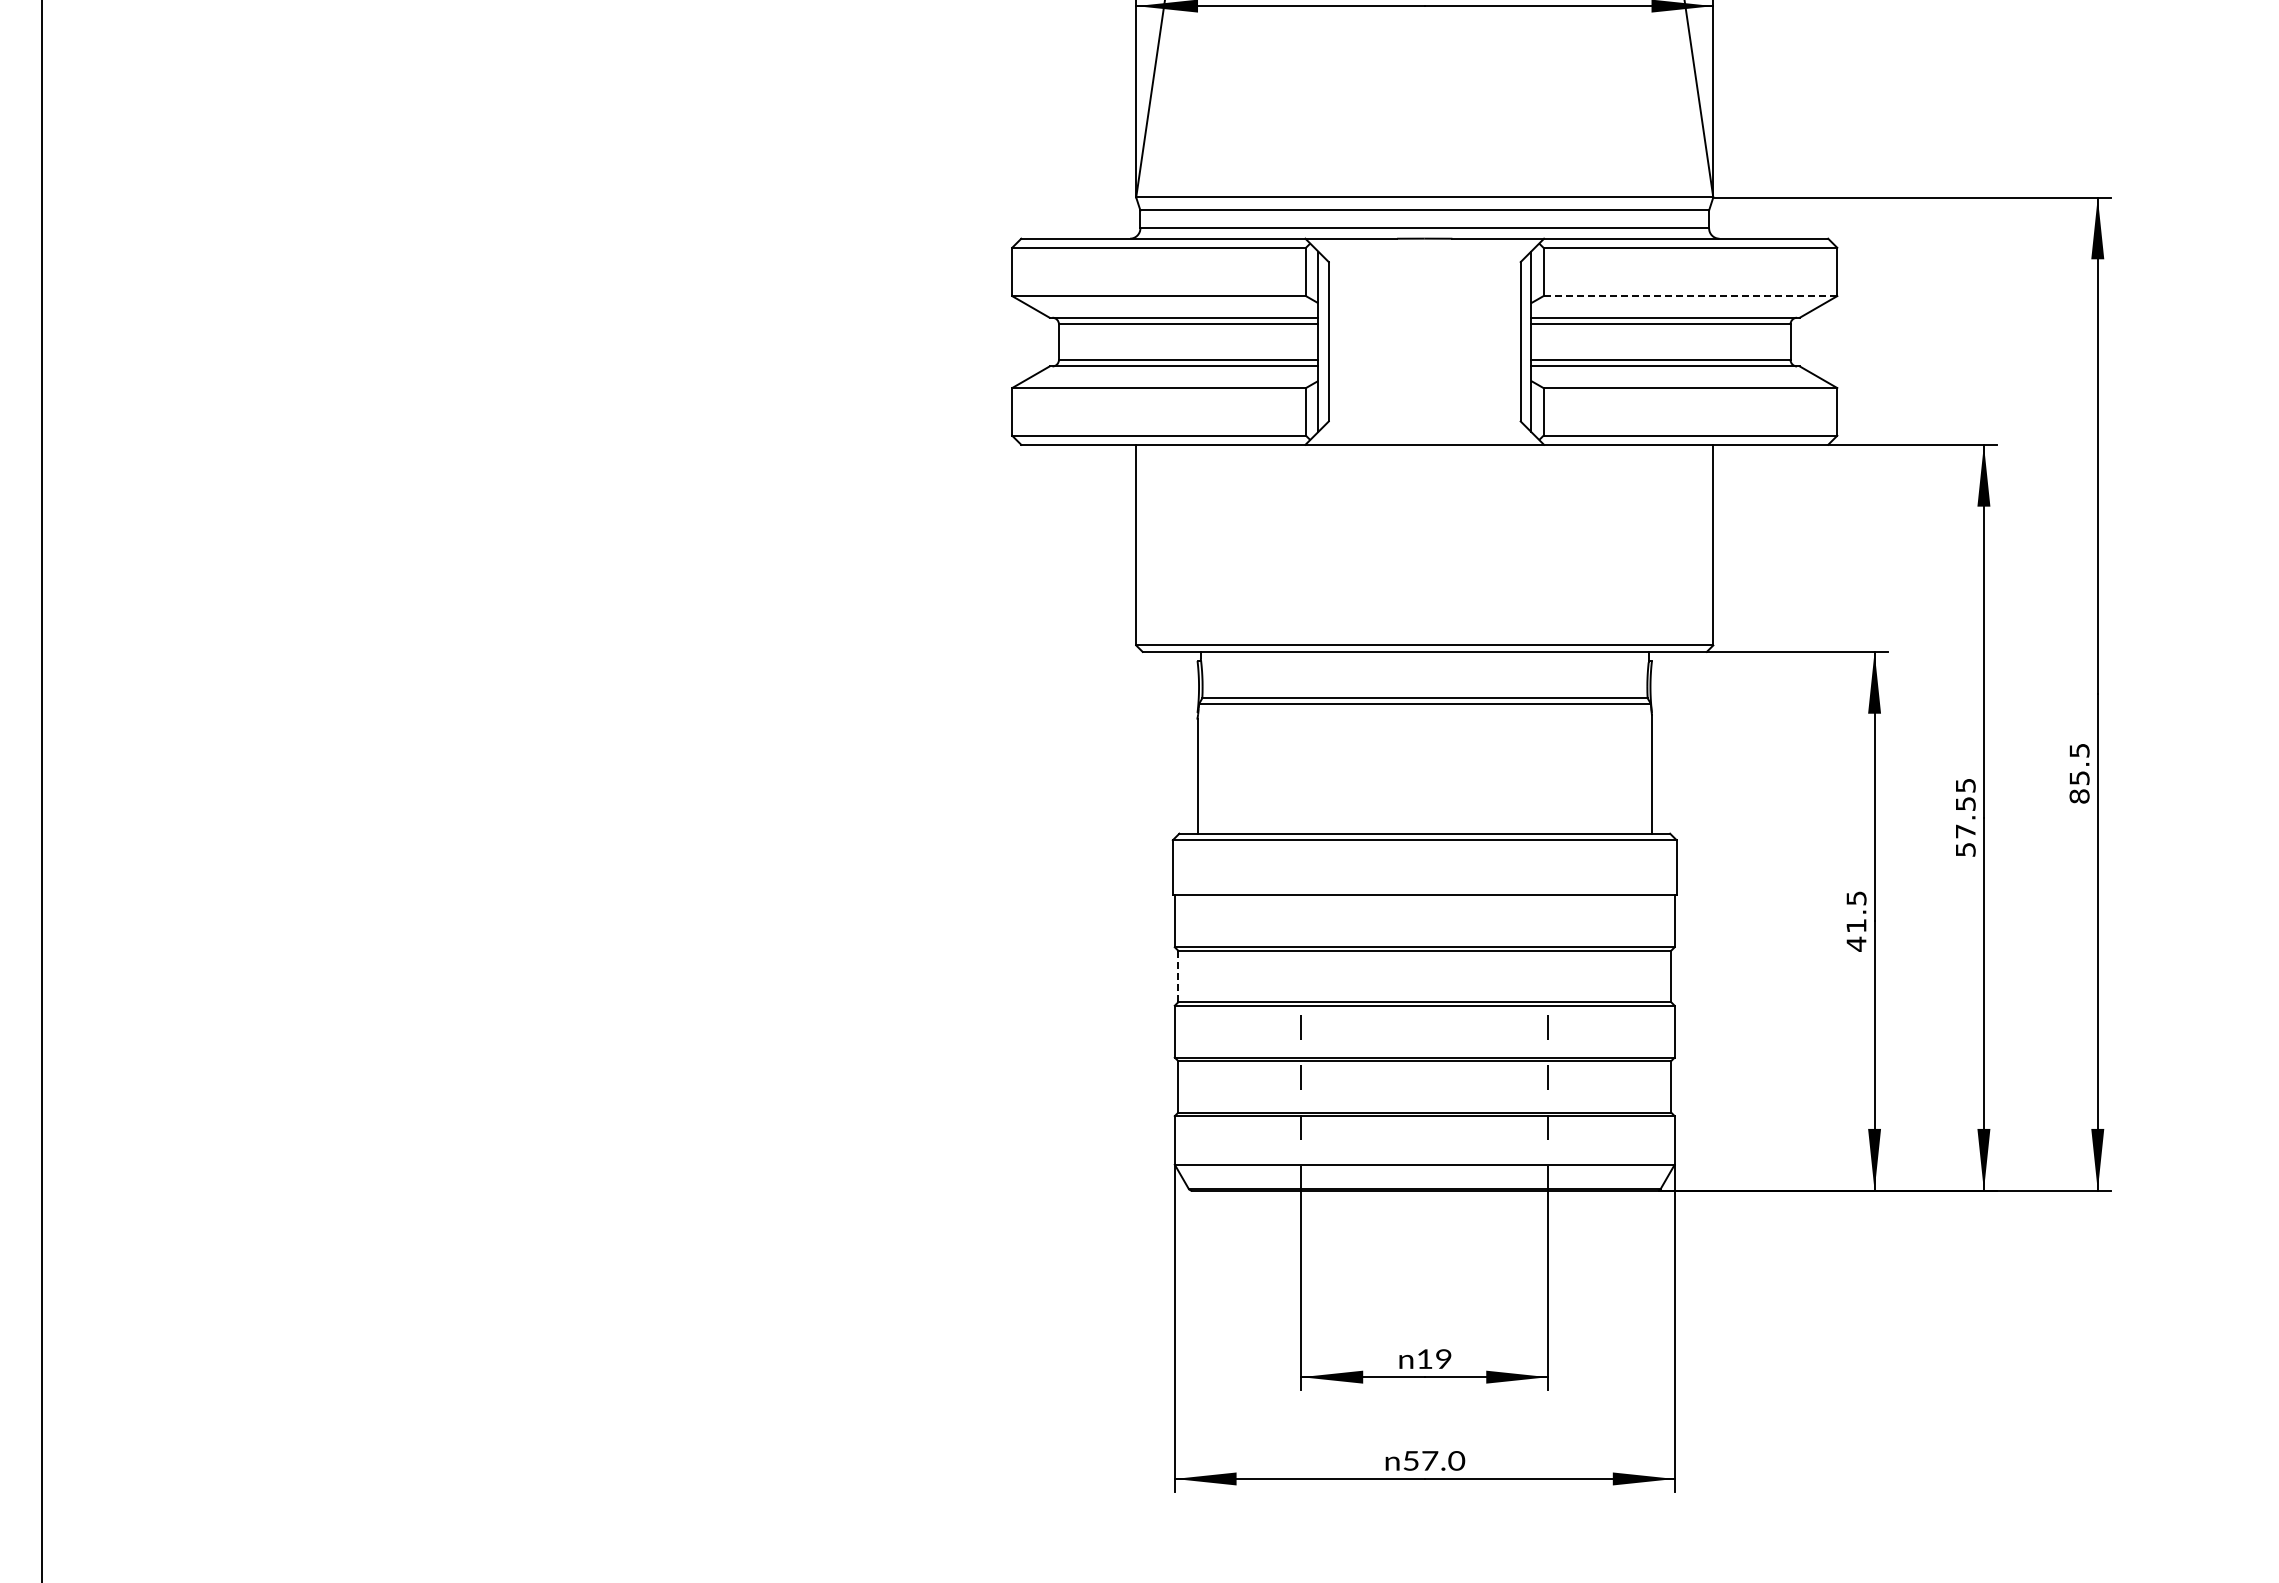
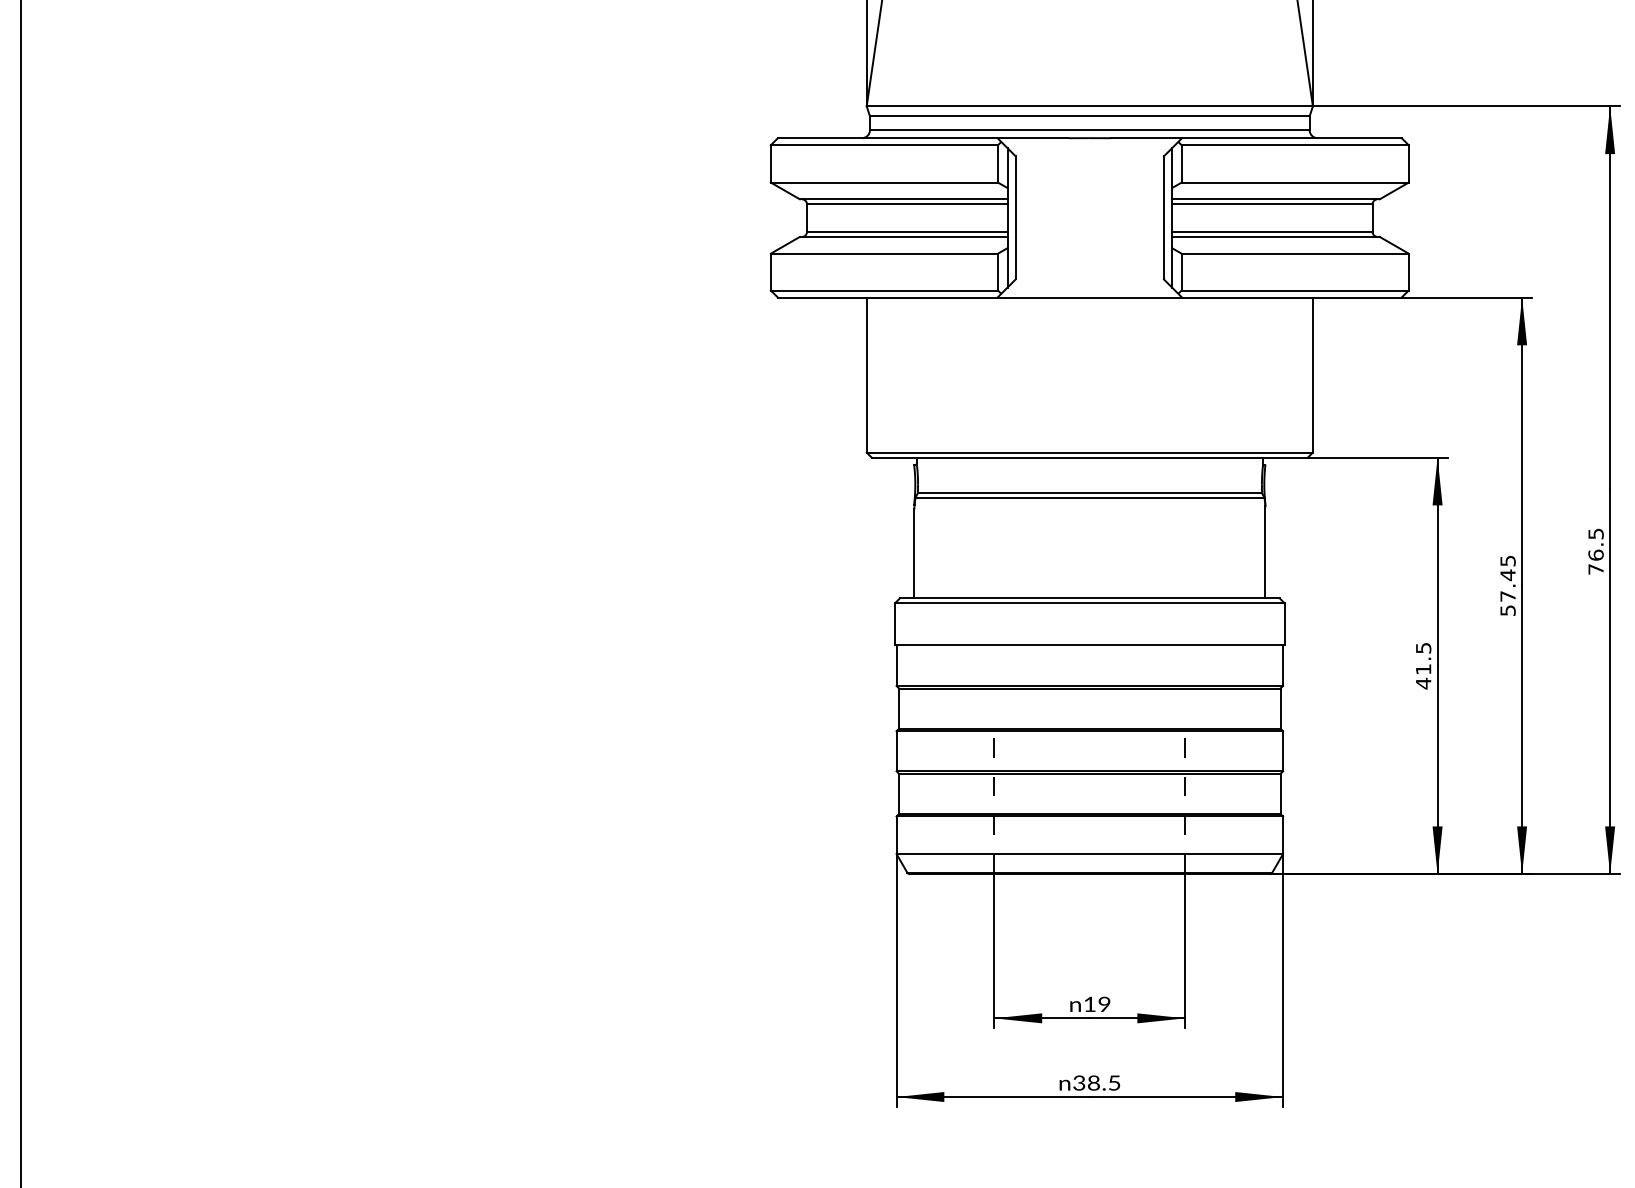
line: (1690, 296) -> (1295, 182), dashed -> solid
text: (2079, 786) -> (1595, 561), 85.5 -> 76.5
text: (1965, 803) -> (1507, 574), 57.55 -> 57.45
line: (1178, 976) -> (899, 708), dashed -> solid
text: (1434, 1460) -> (1097, 1082), 57.0 -> 38.5

